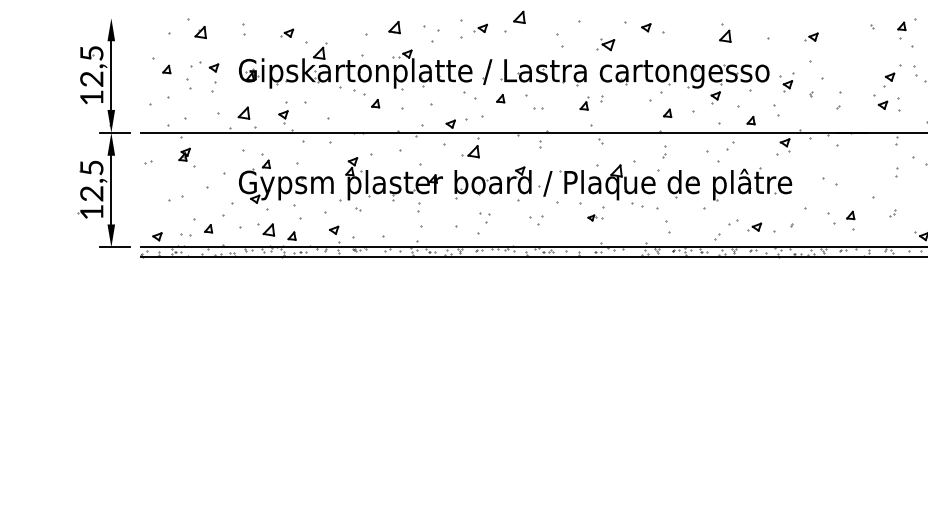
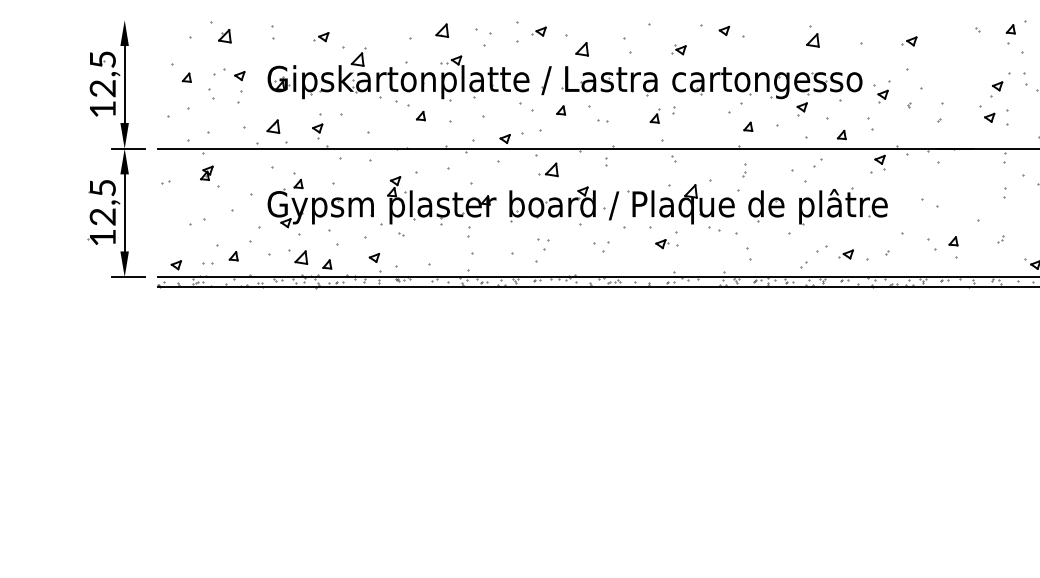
part: (518, 17) -> (581, 49), moved
part: (605, 44) -> (678, 49), size x0.71
part: (470, 151) -> (548, 169), moved
part: (594, 218) -> (666, 244), size x1.43

